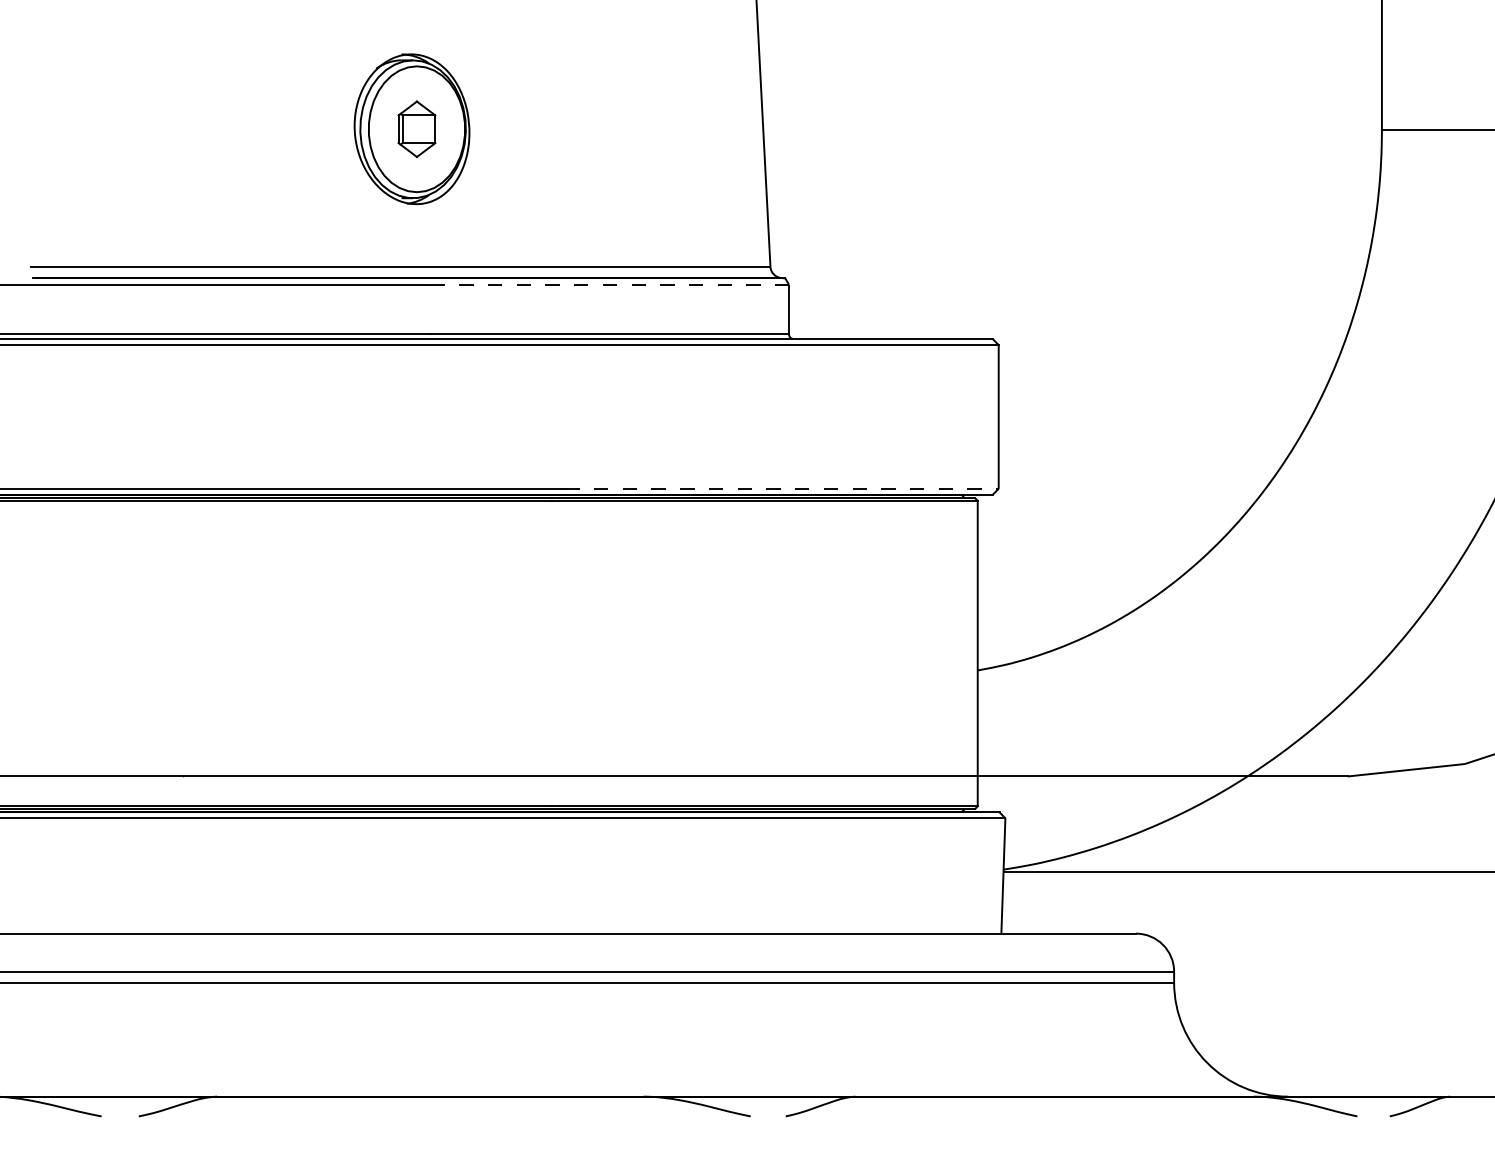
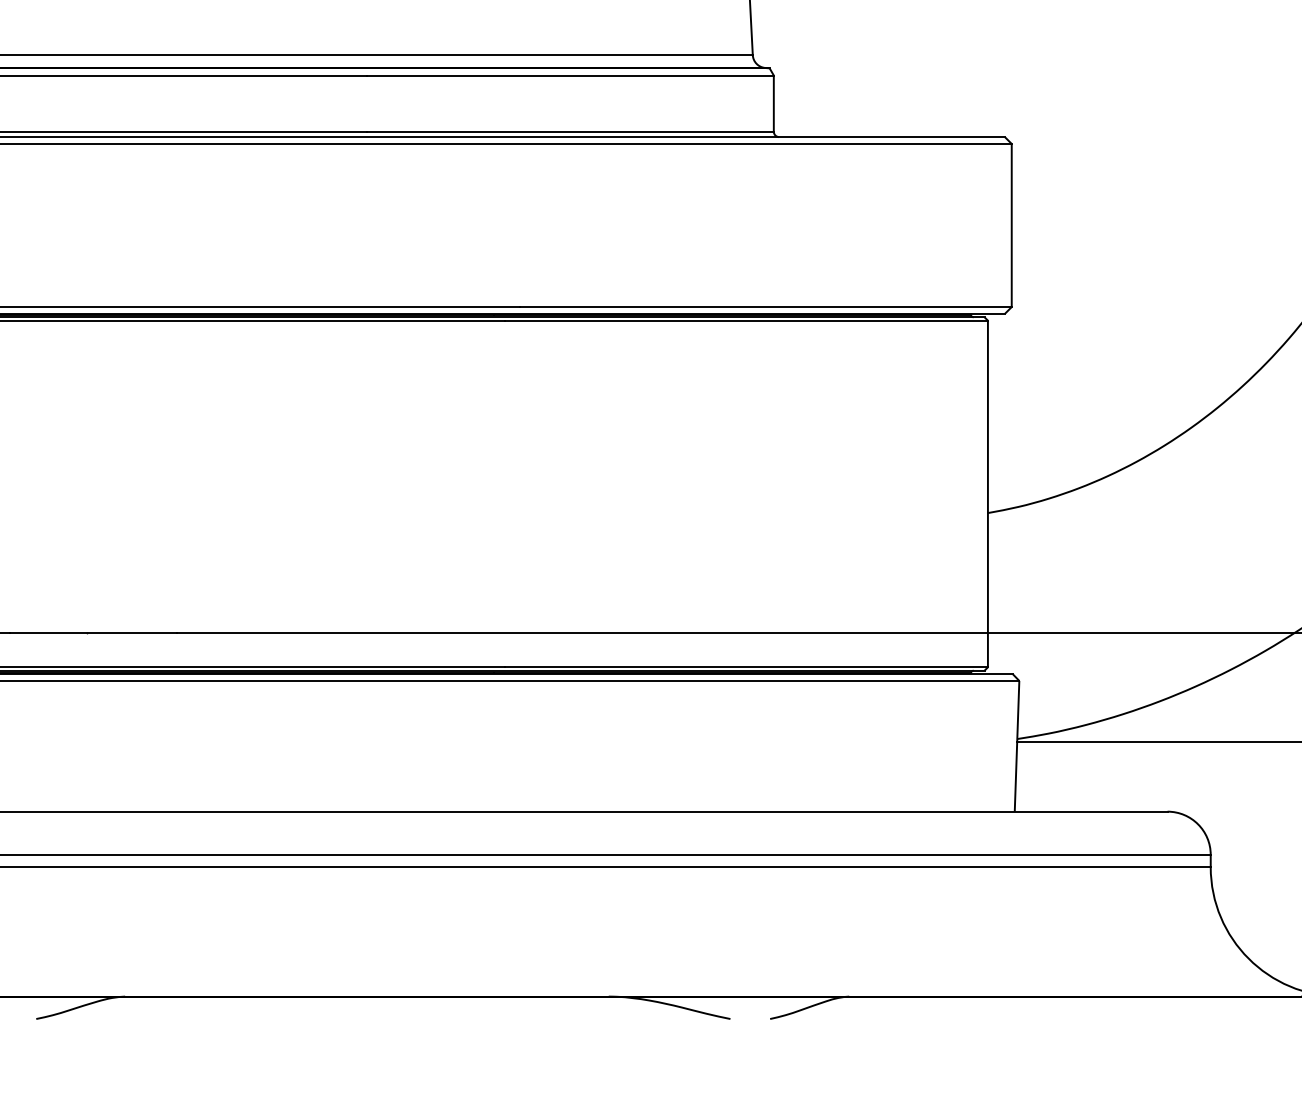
line: (610, 284) -> (571, 75), dashed -> solid
line: (781, 488) -> (765, 306), dashed -> solid

